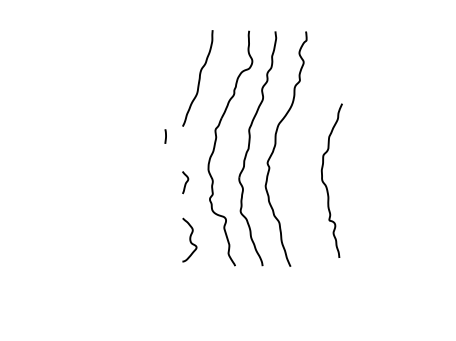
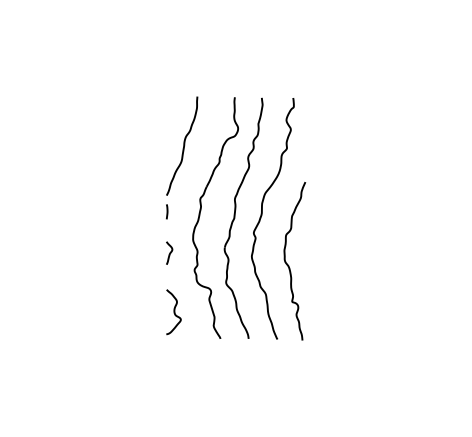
line: (166, 136) -> (167, 211), moved
curve: (326, 184) -> (289, 265), moved

